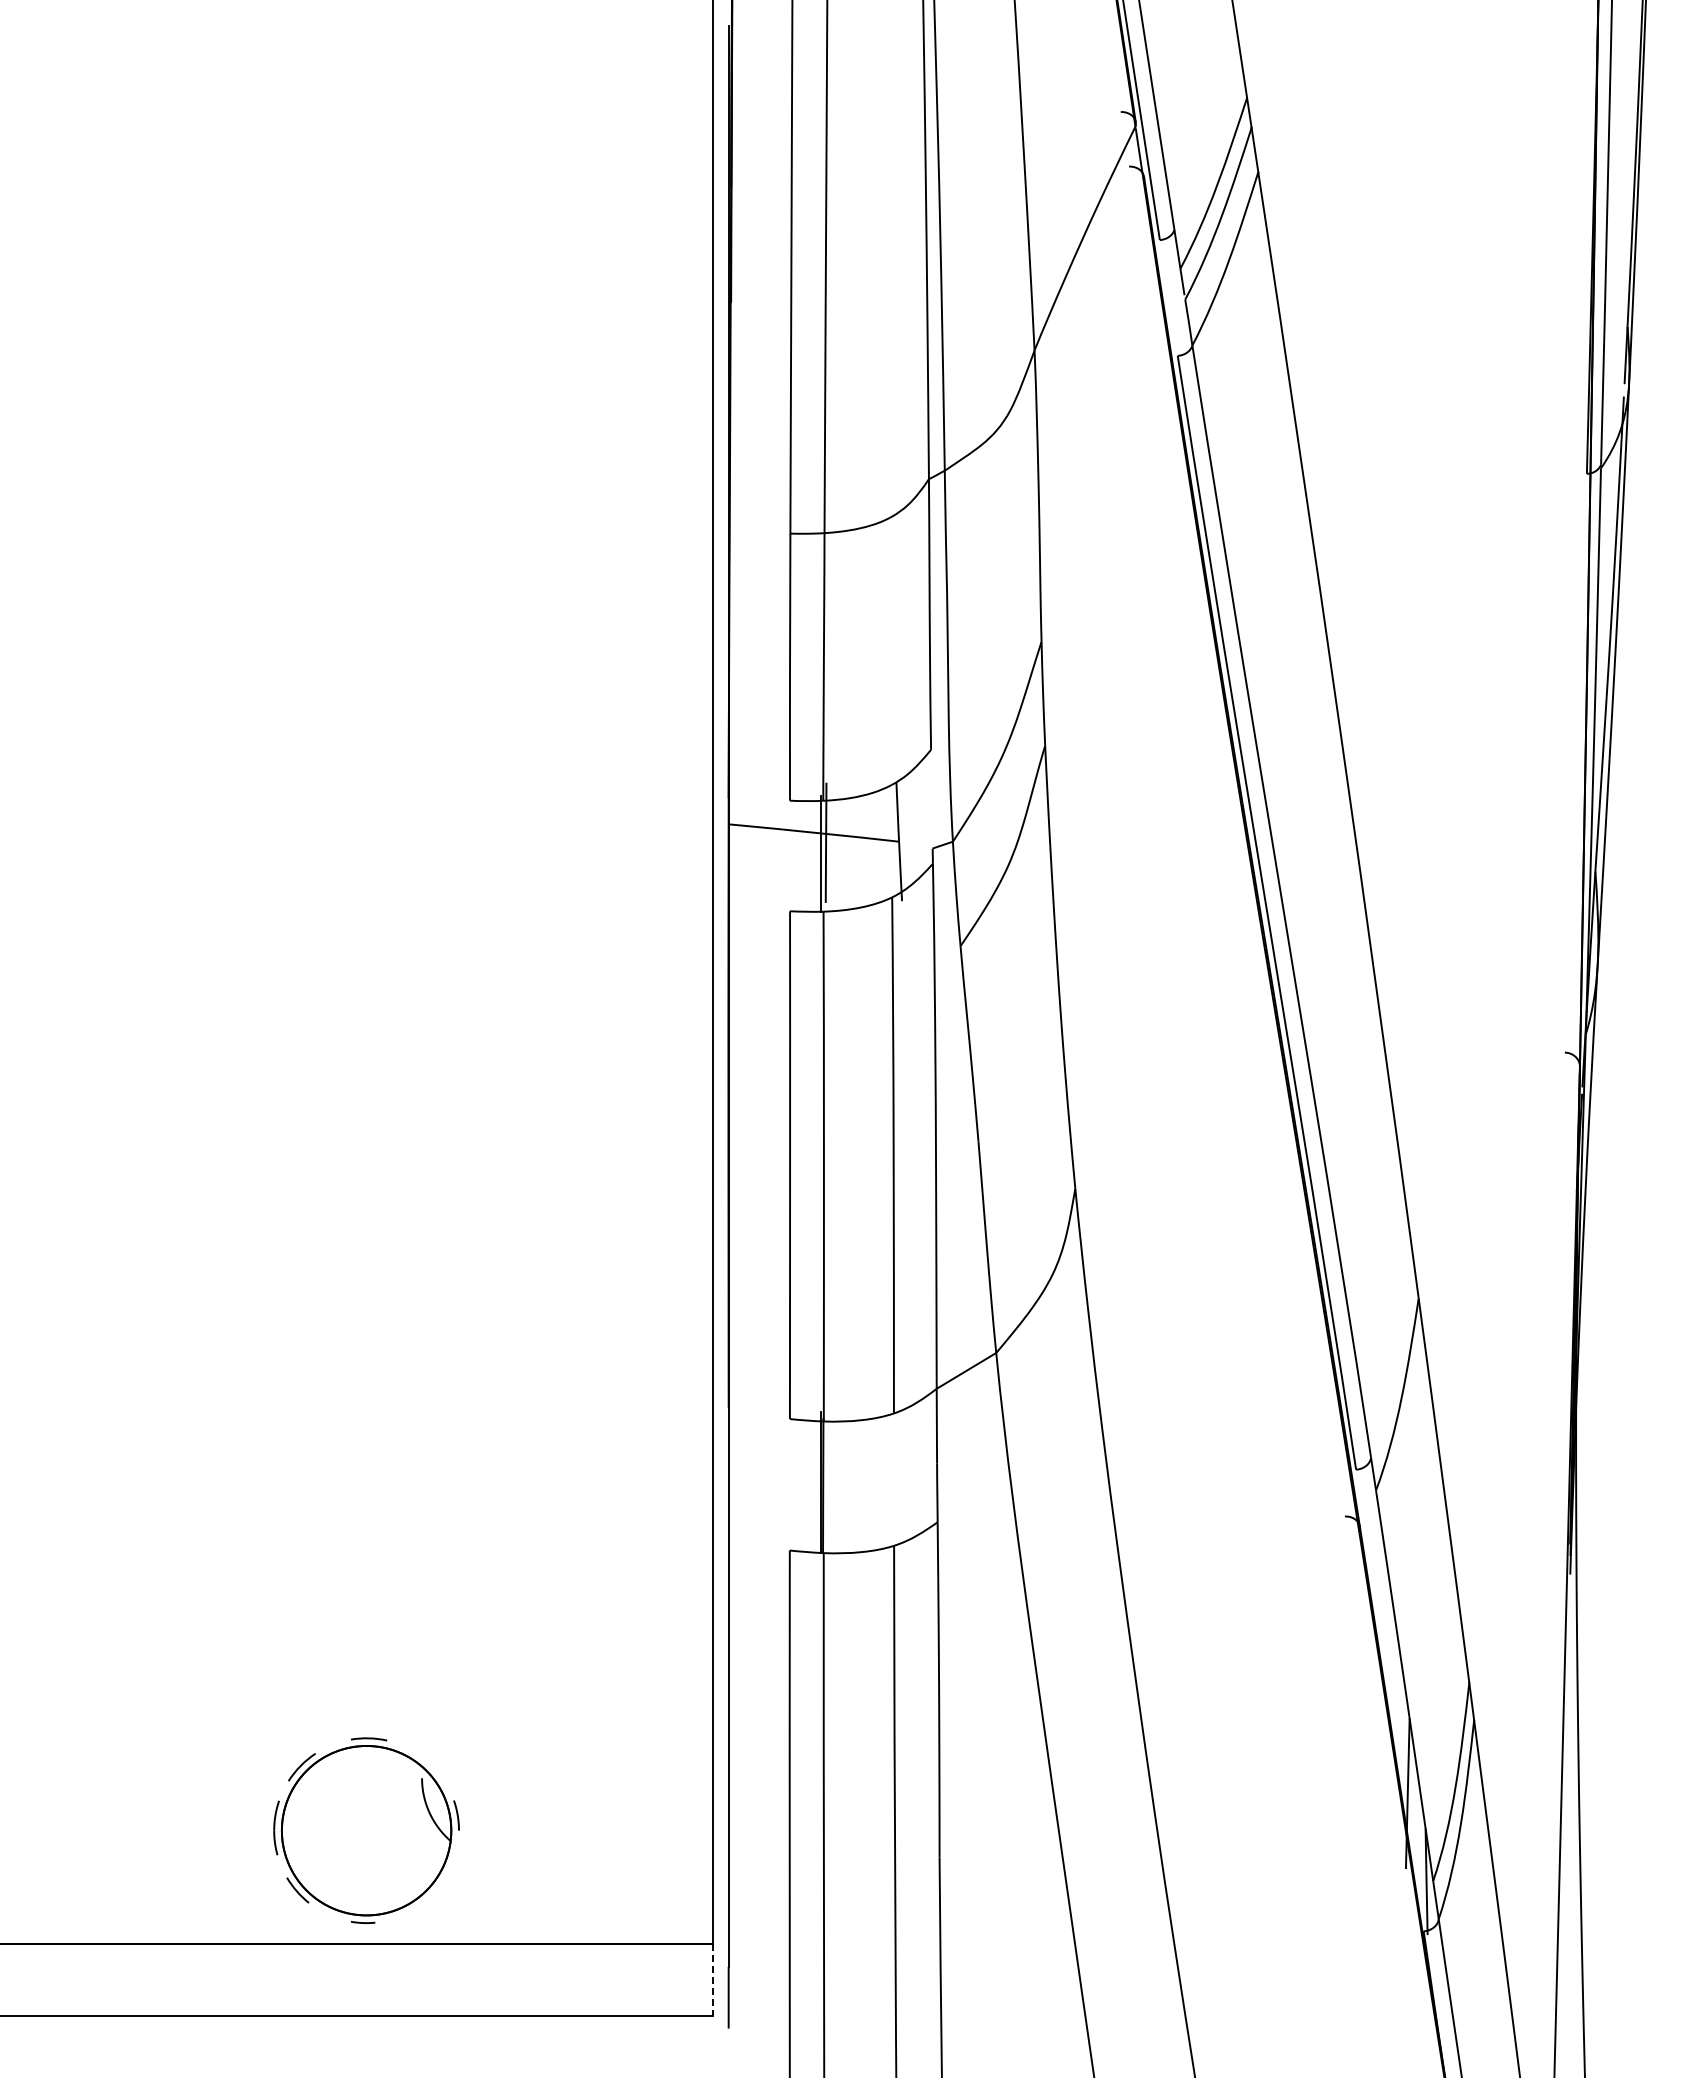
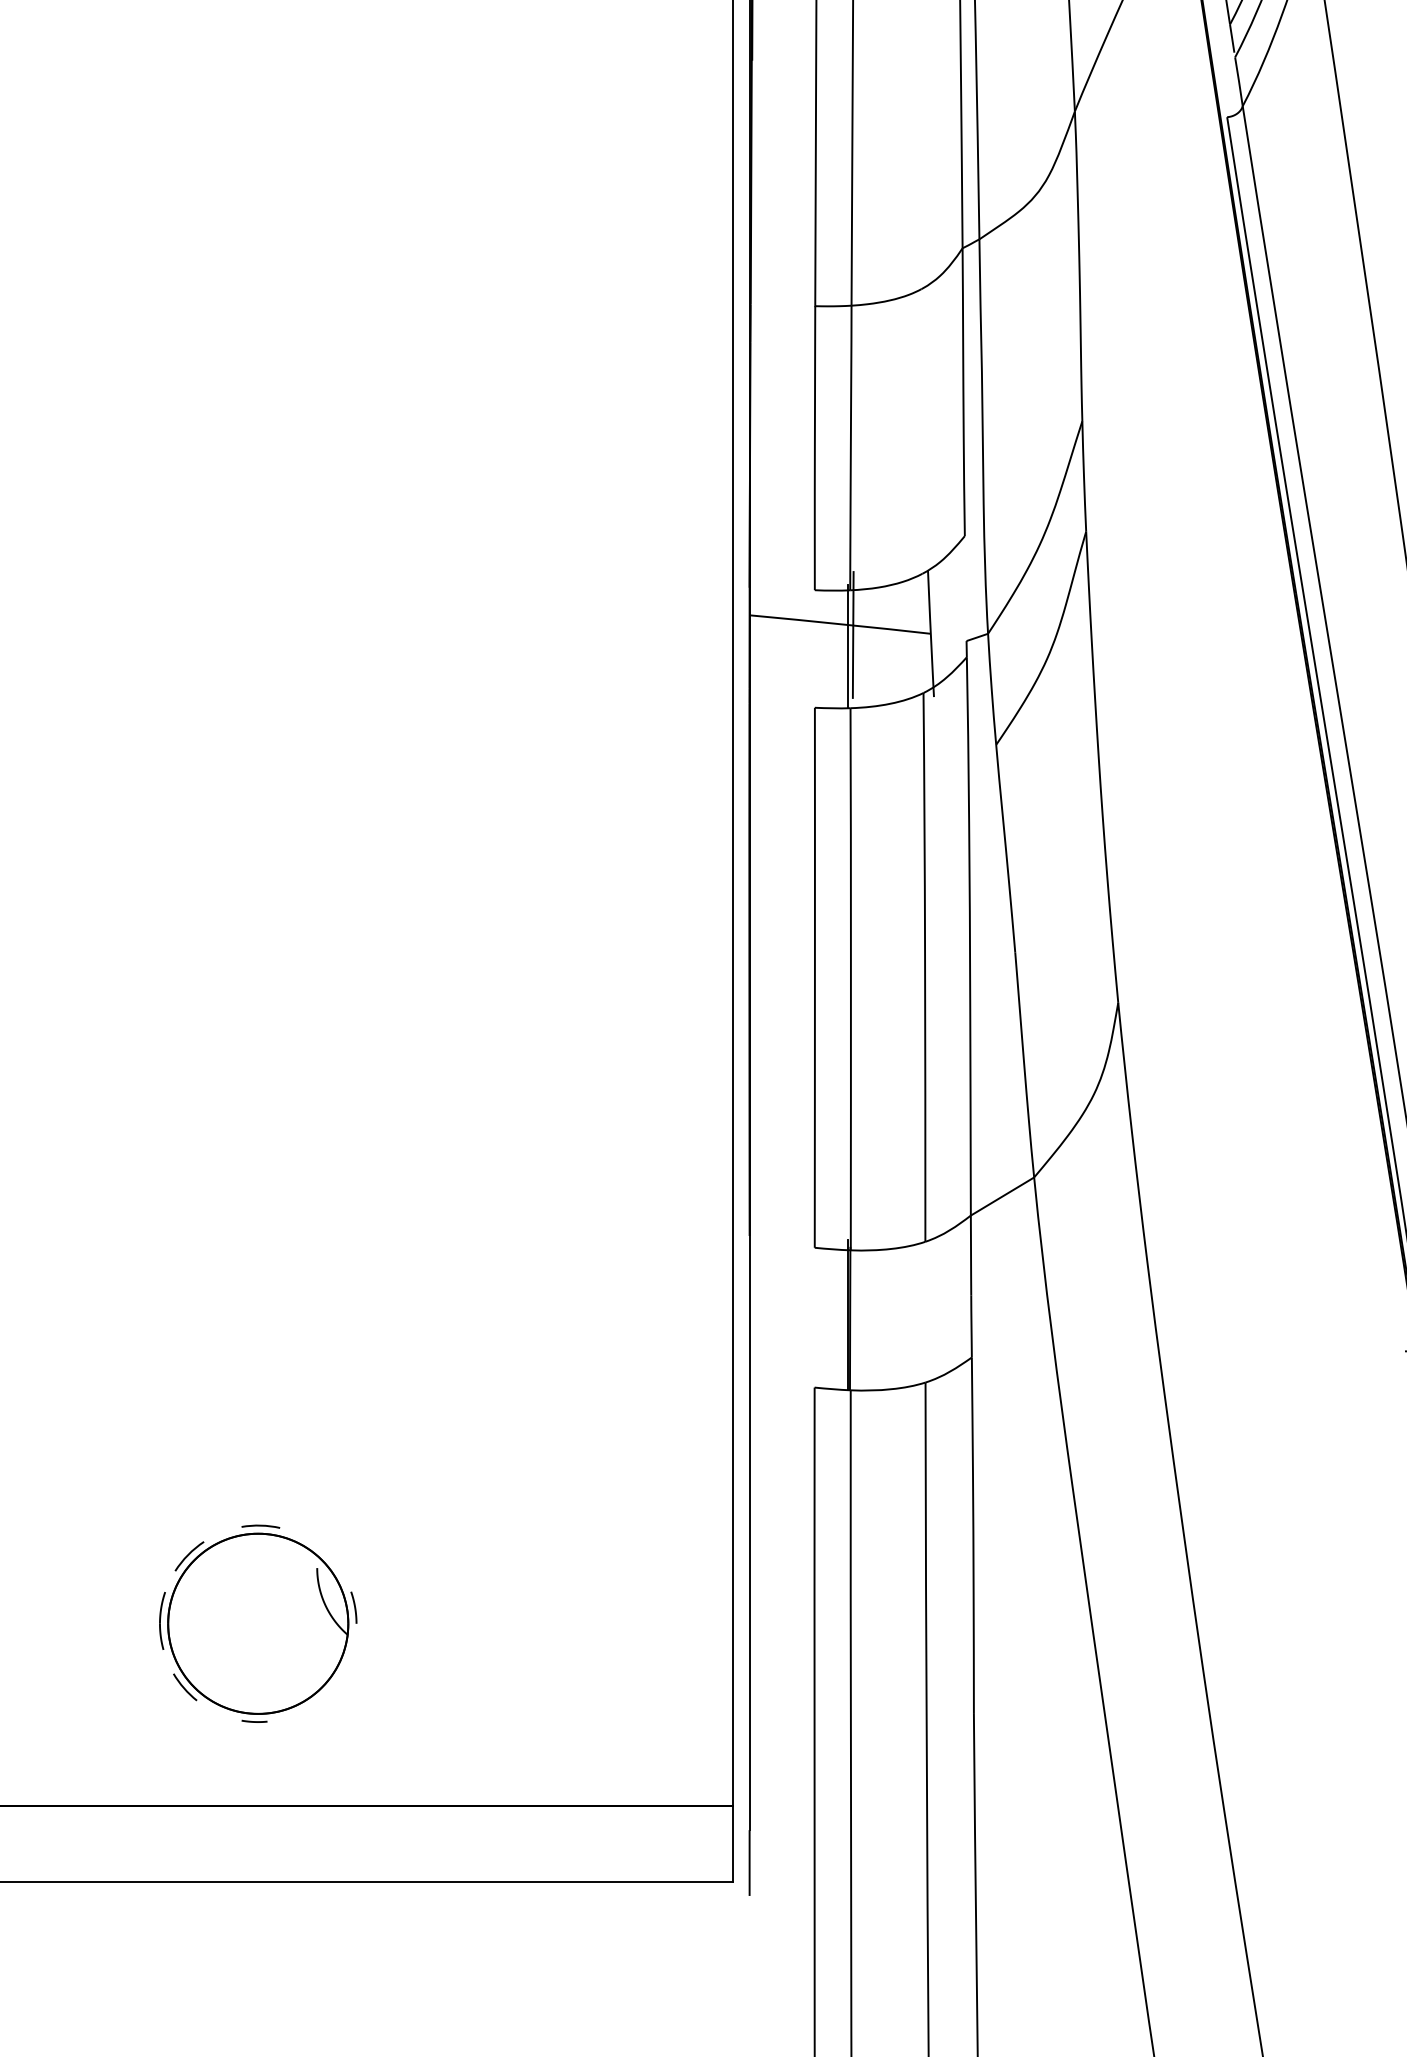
part: (366, 1830) -> (258, 1623), moved
line: (713, 1979) -> (733, 1843), dashed -> solid

